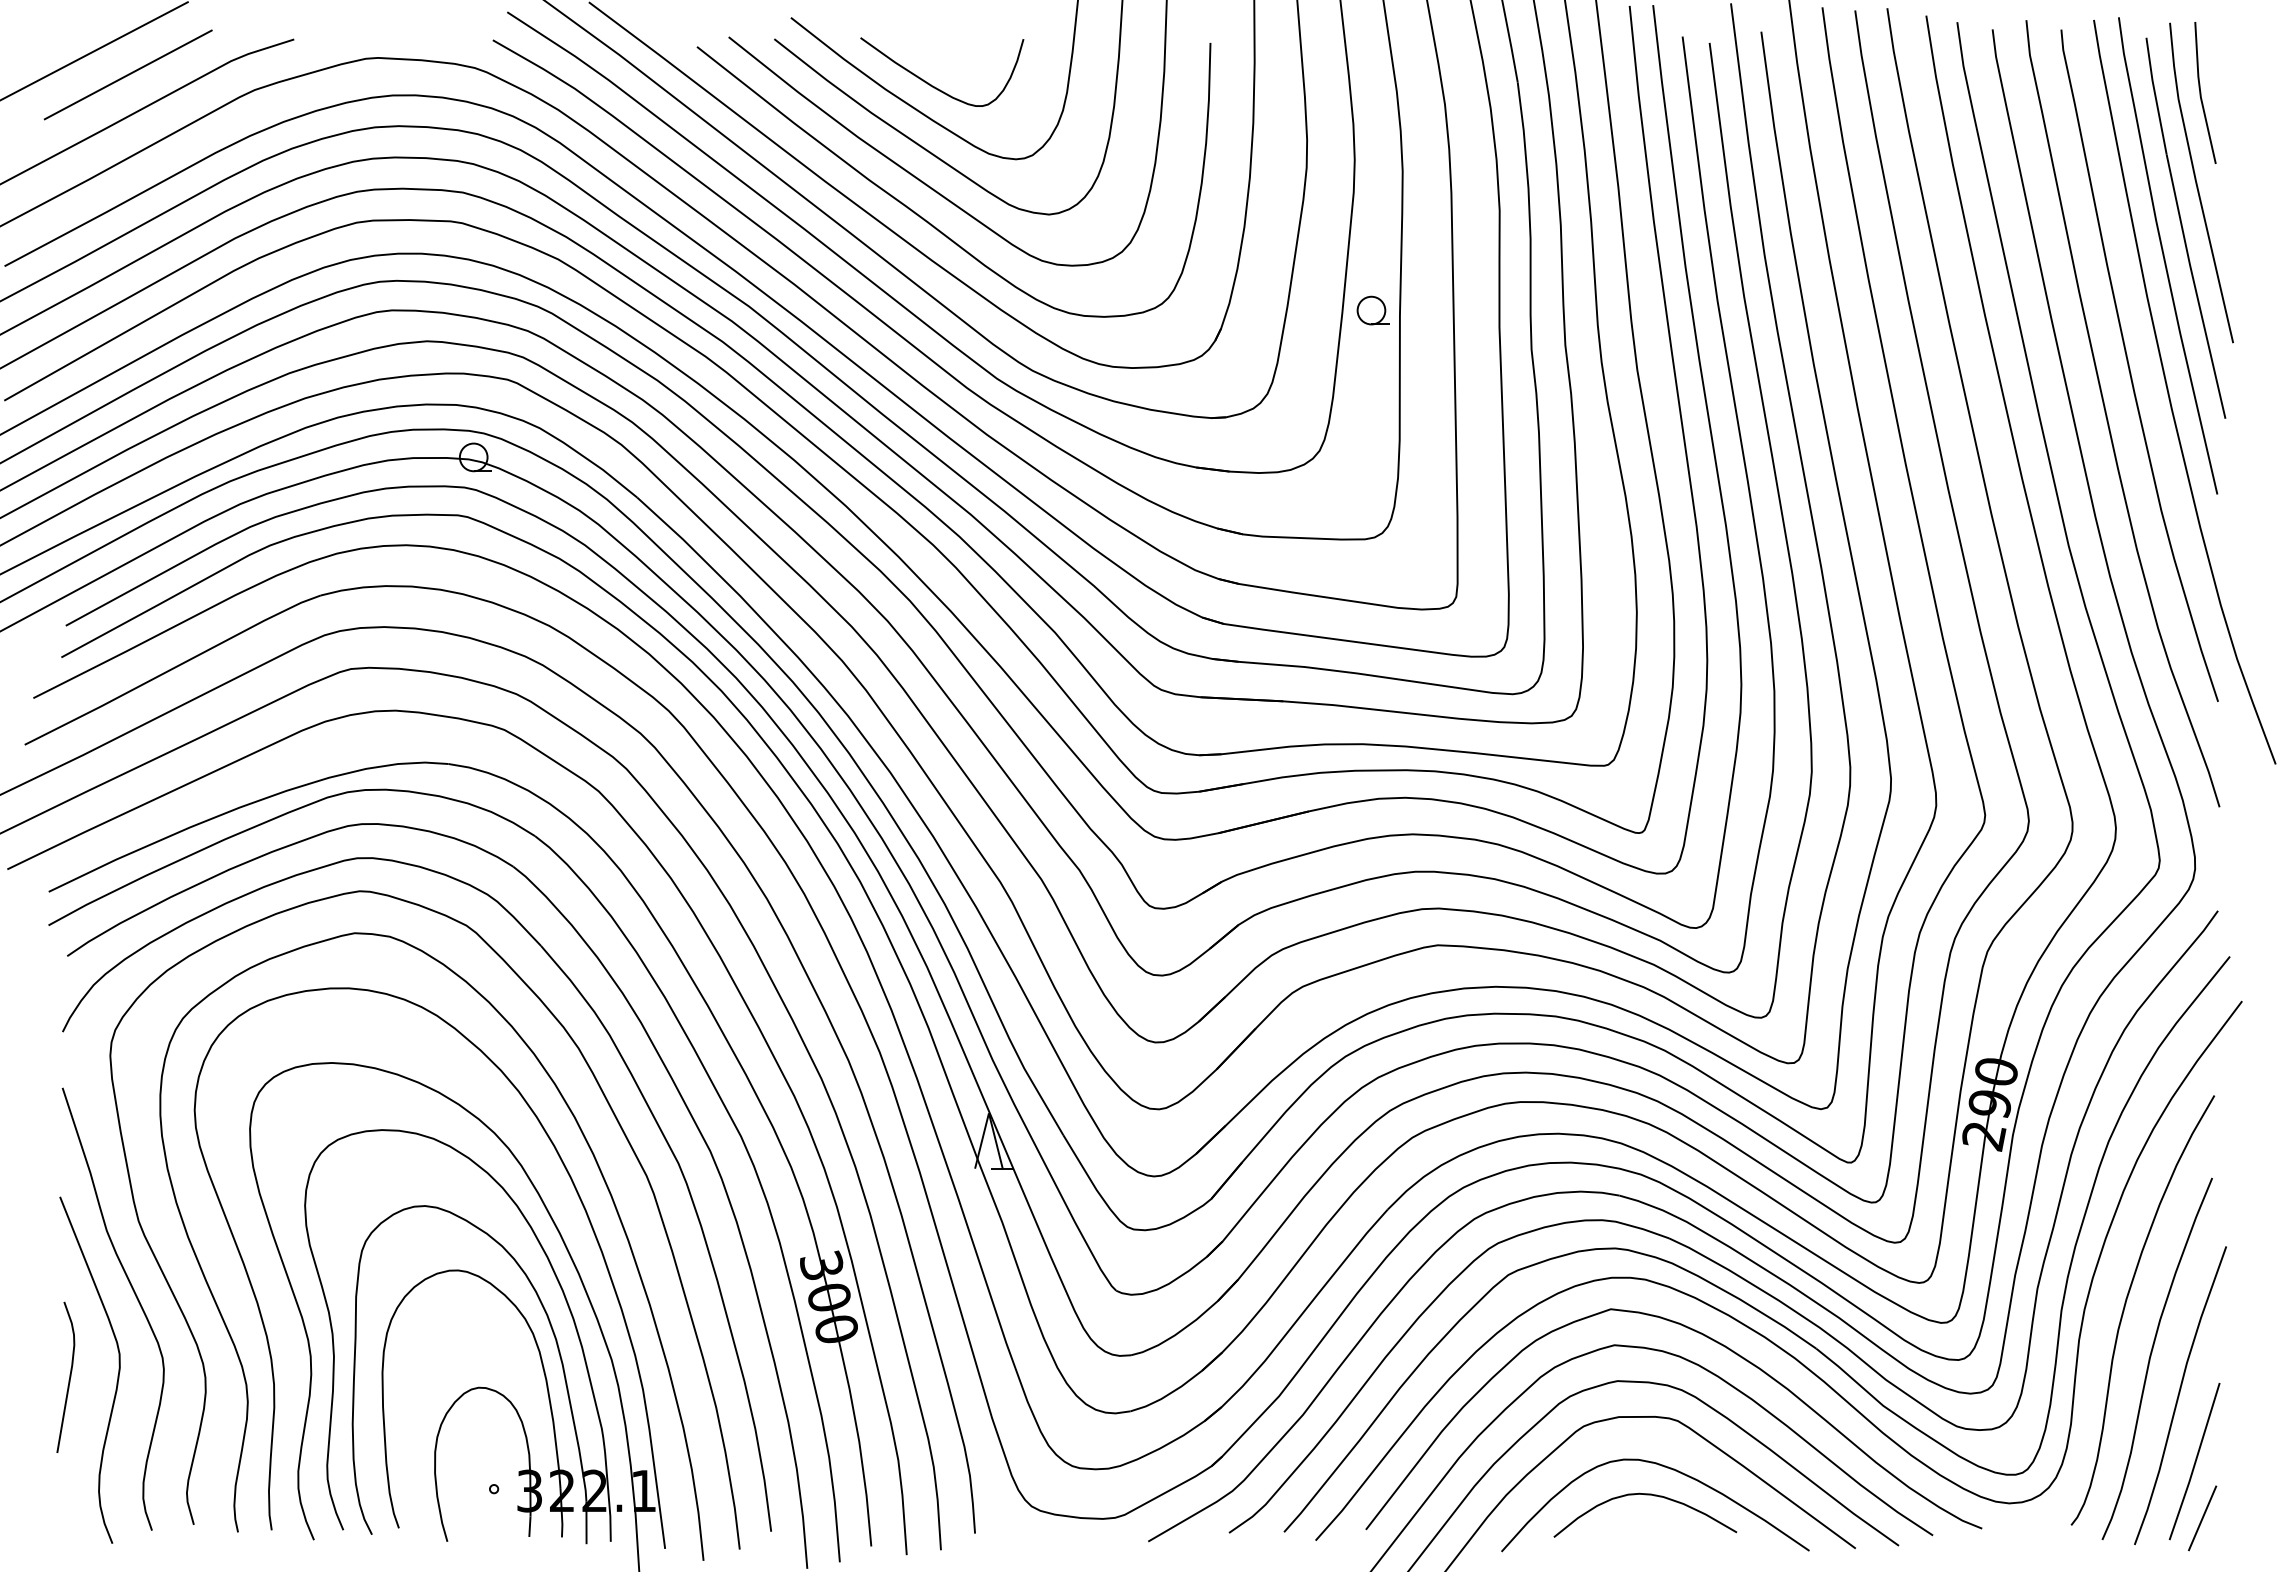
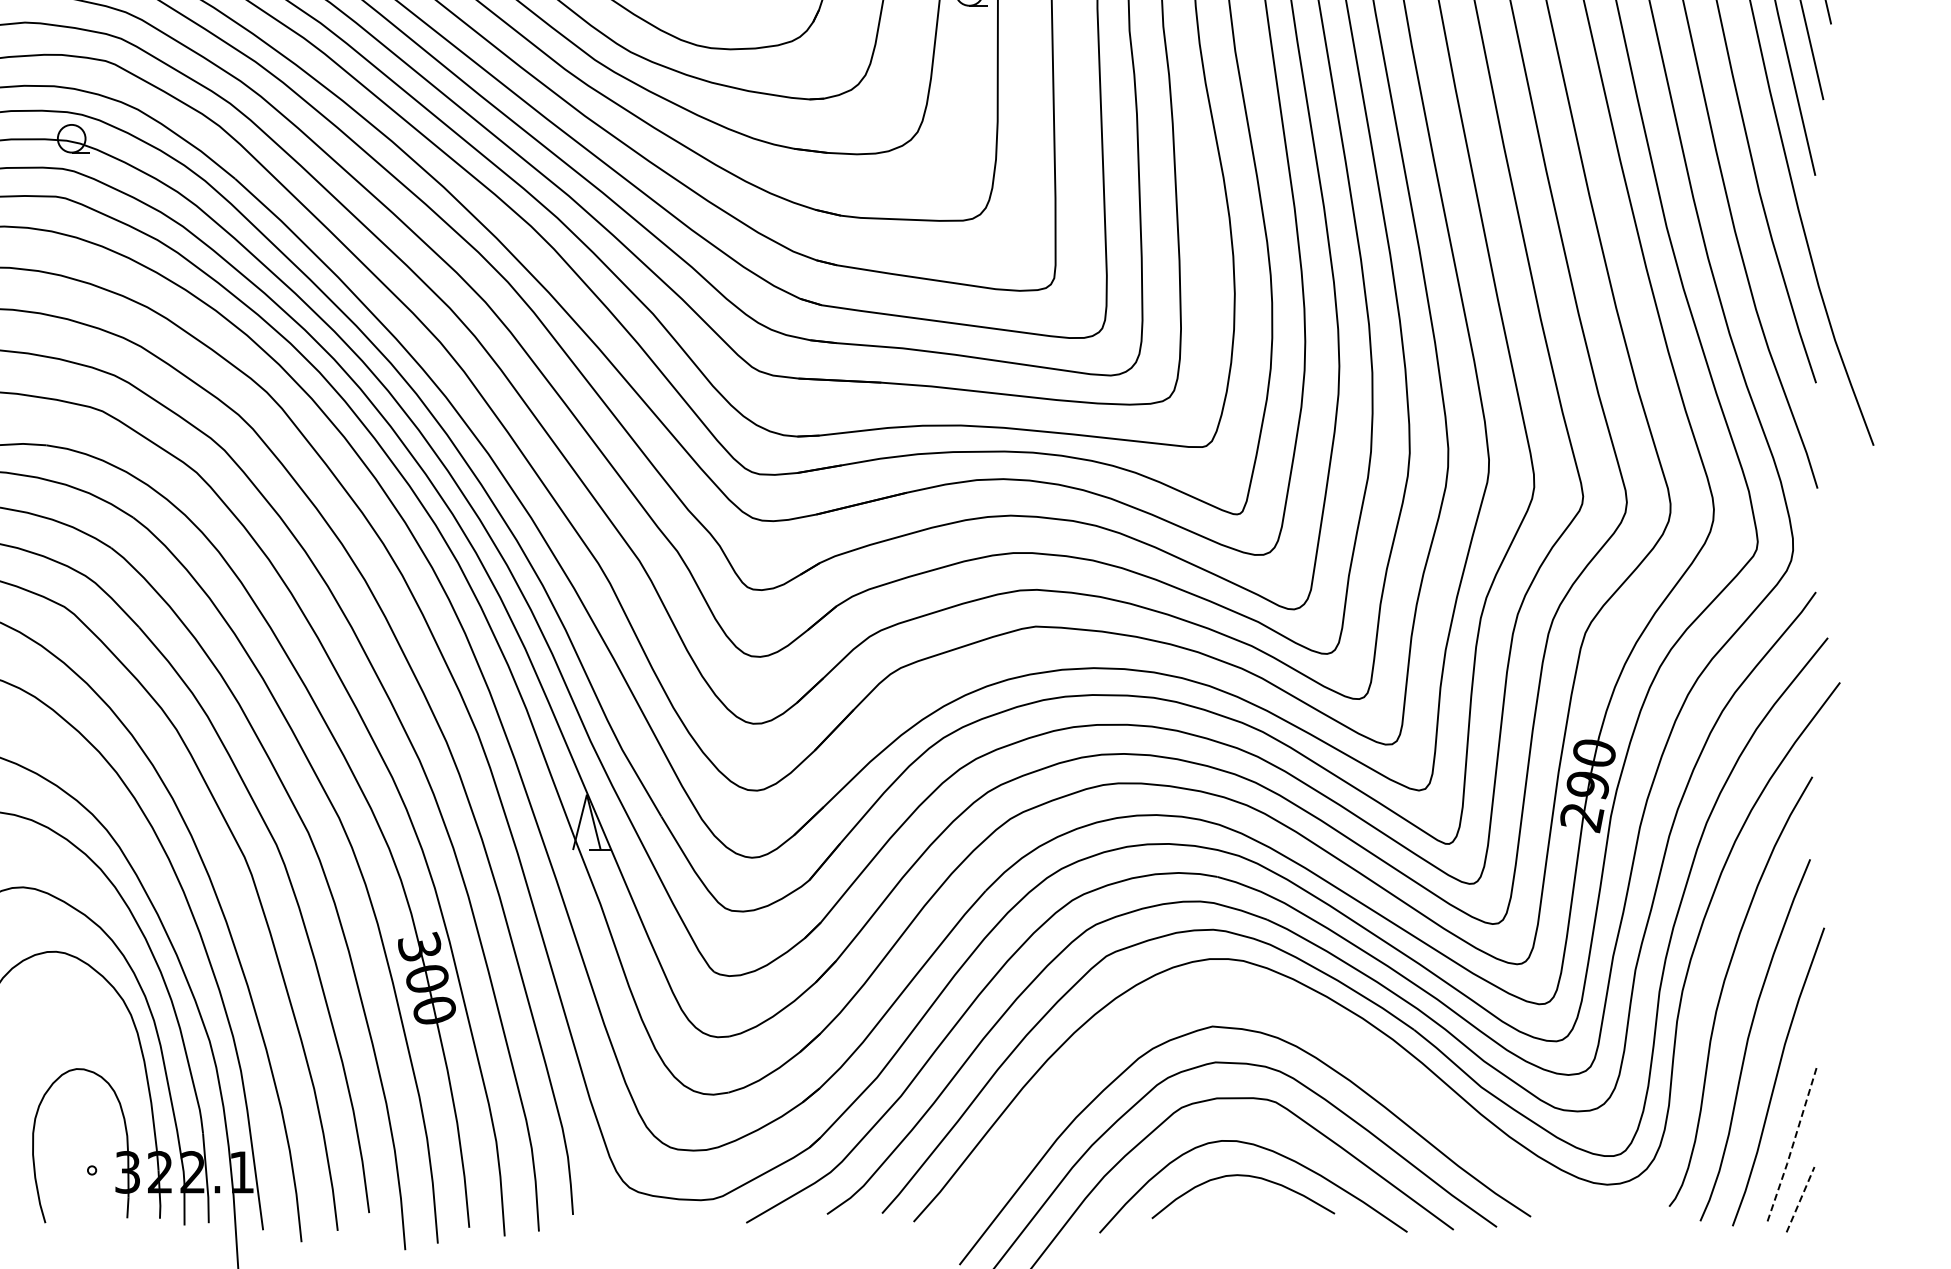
curve: (1713, 1341) -> (1311, 1022), removed
line: (2195, 1461) -> (1793, 1142), solid -> dashed
line: (2202, 1518) -> (1800, 1199), solid -> dashed

